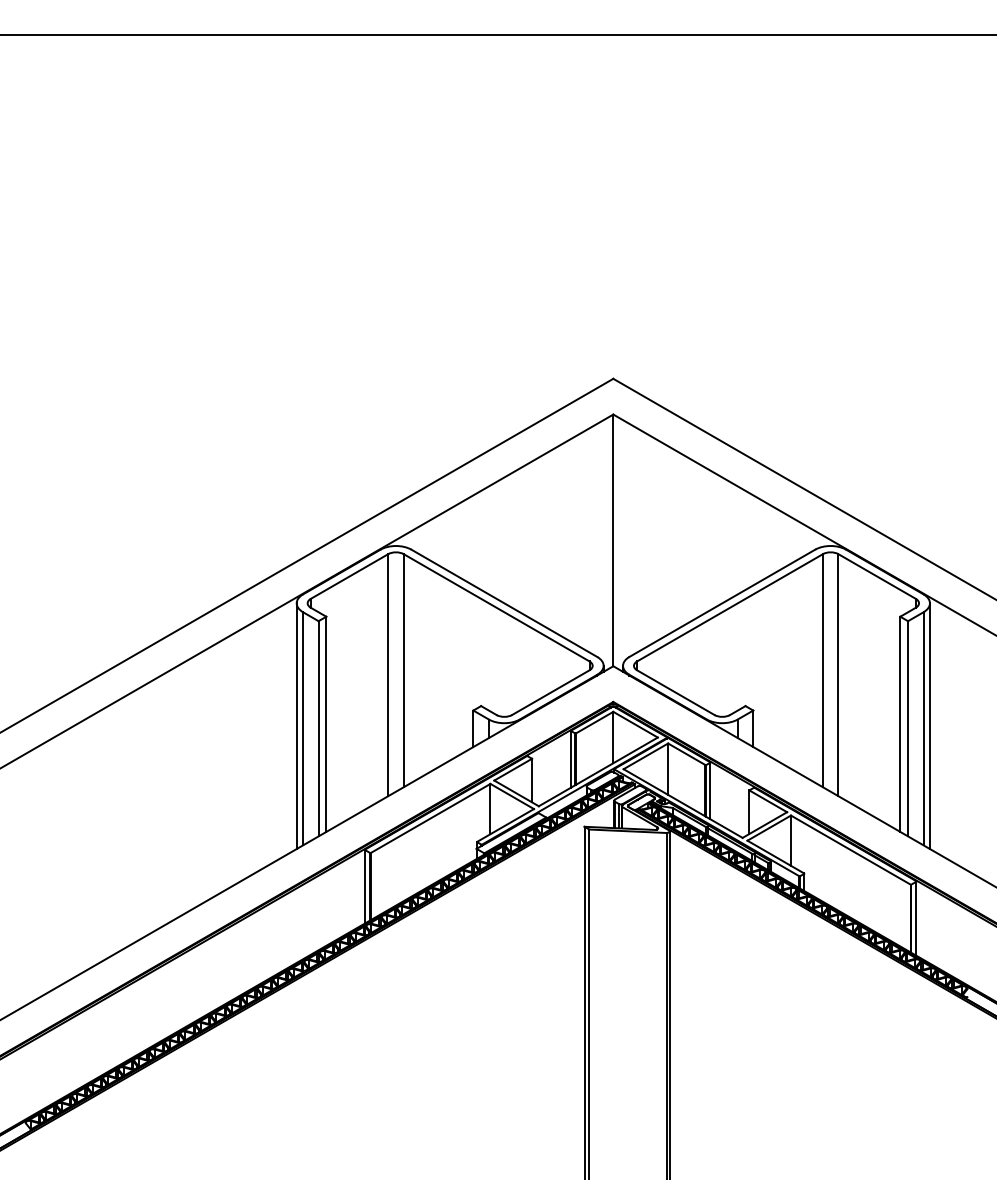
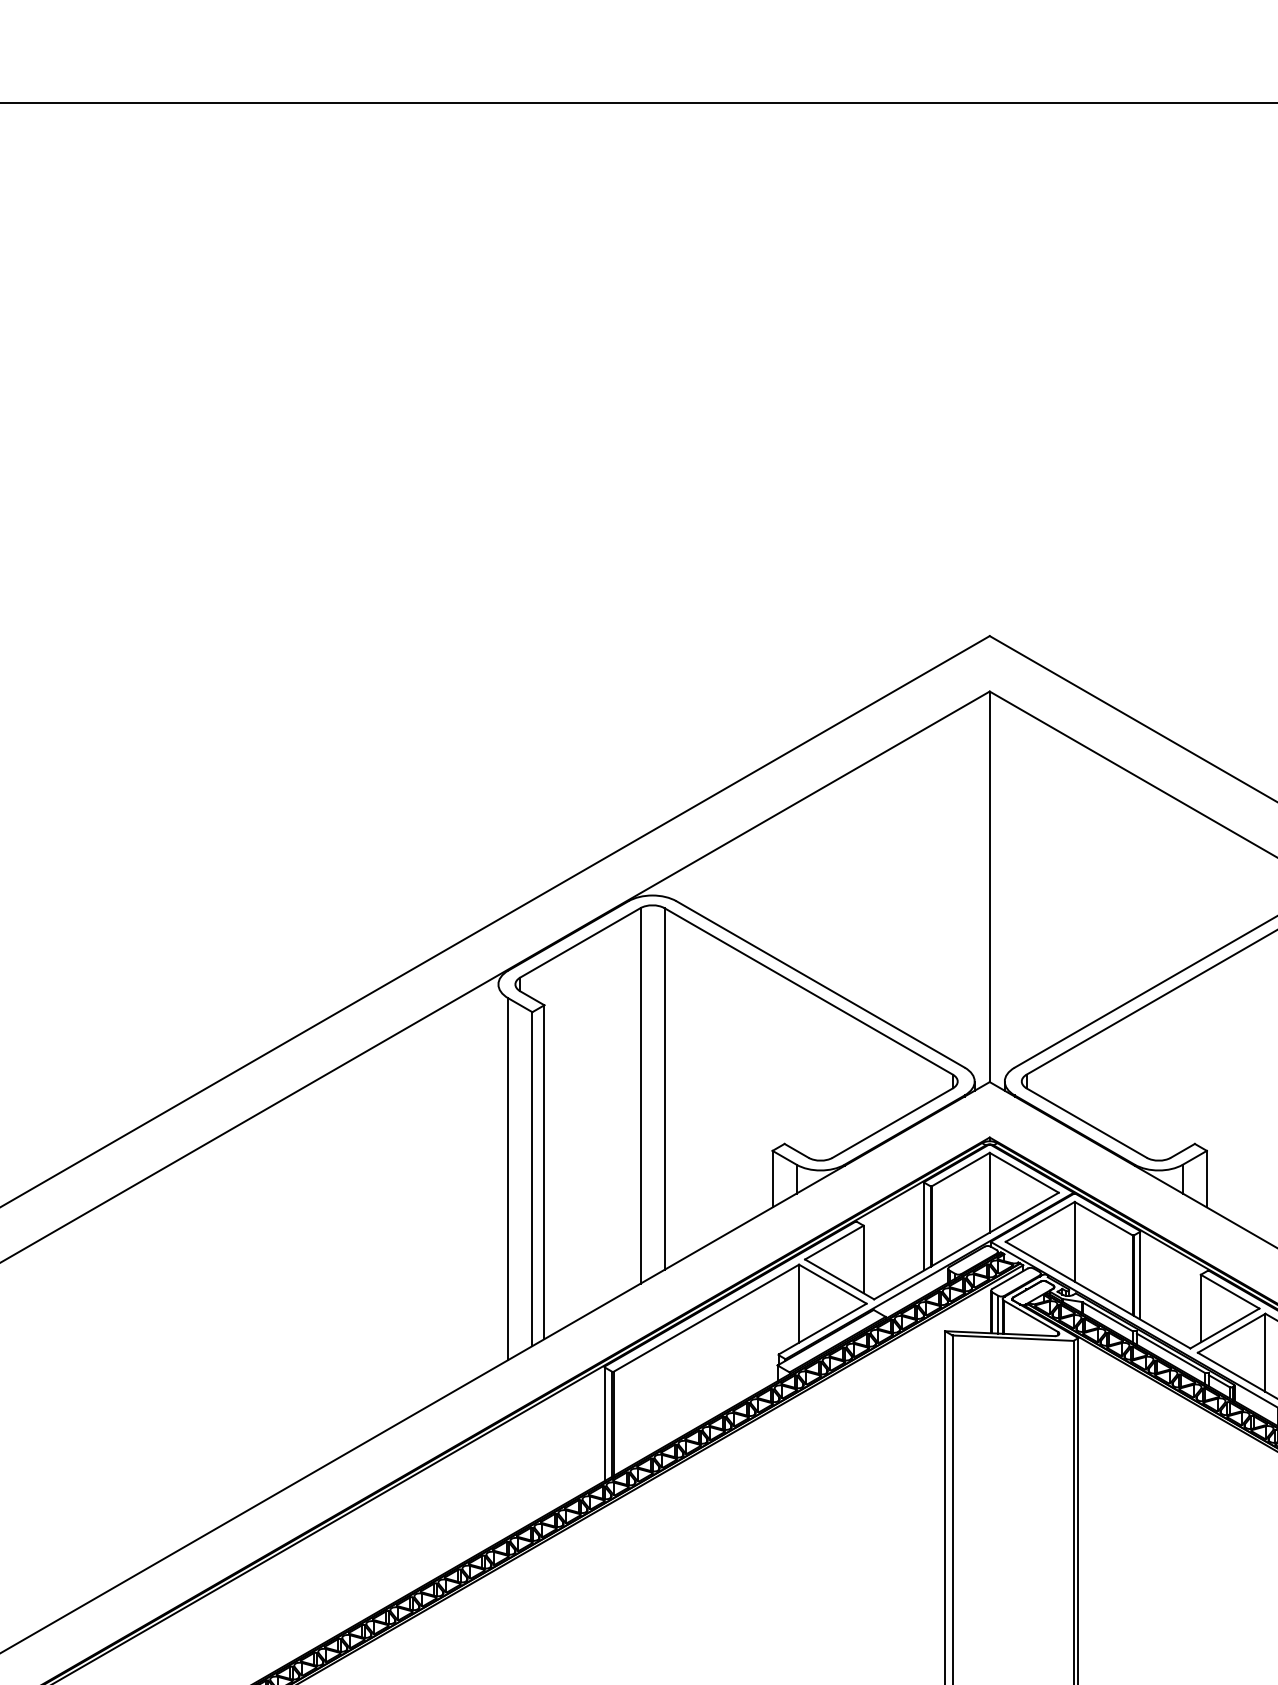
line: (296, 726) -> (498, 1175), removed

